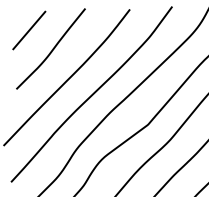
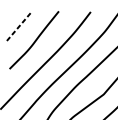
line: (29, 30) -> (18, 27), solid -> dashed

